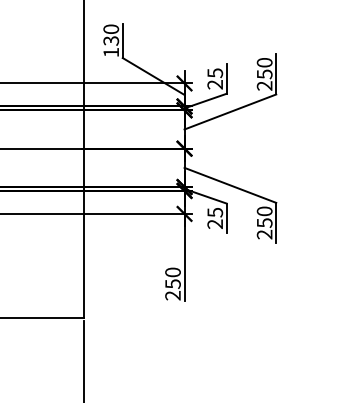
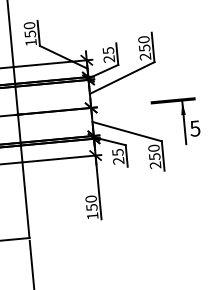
text: (110, 40) -> (29, 33), 130 -> 150
part: (308, 178) -> (183, 121), added
text: (172, 295) -> (92, 215), 250 -> 150

